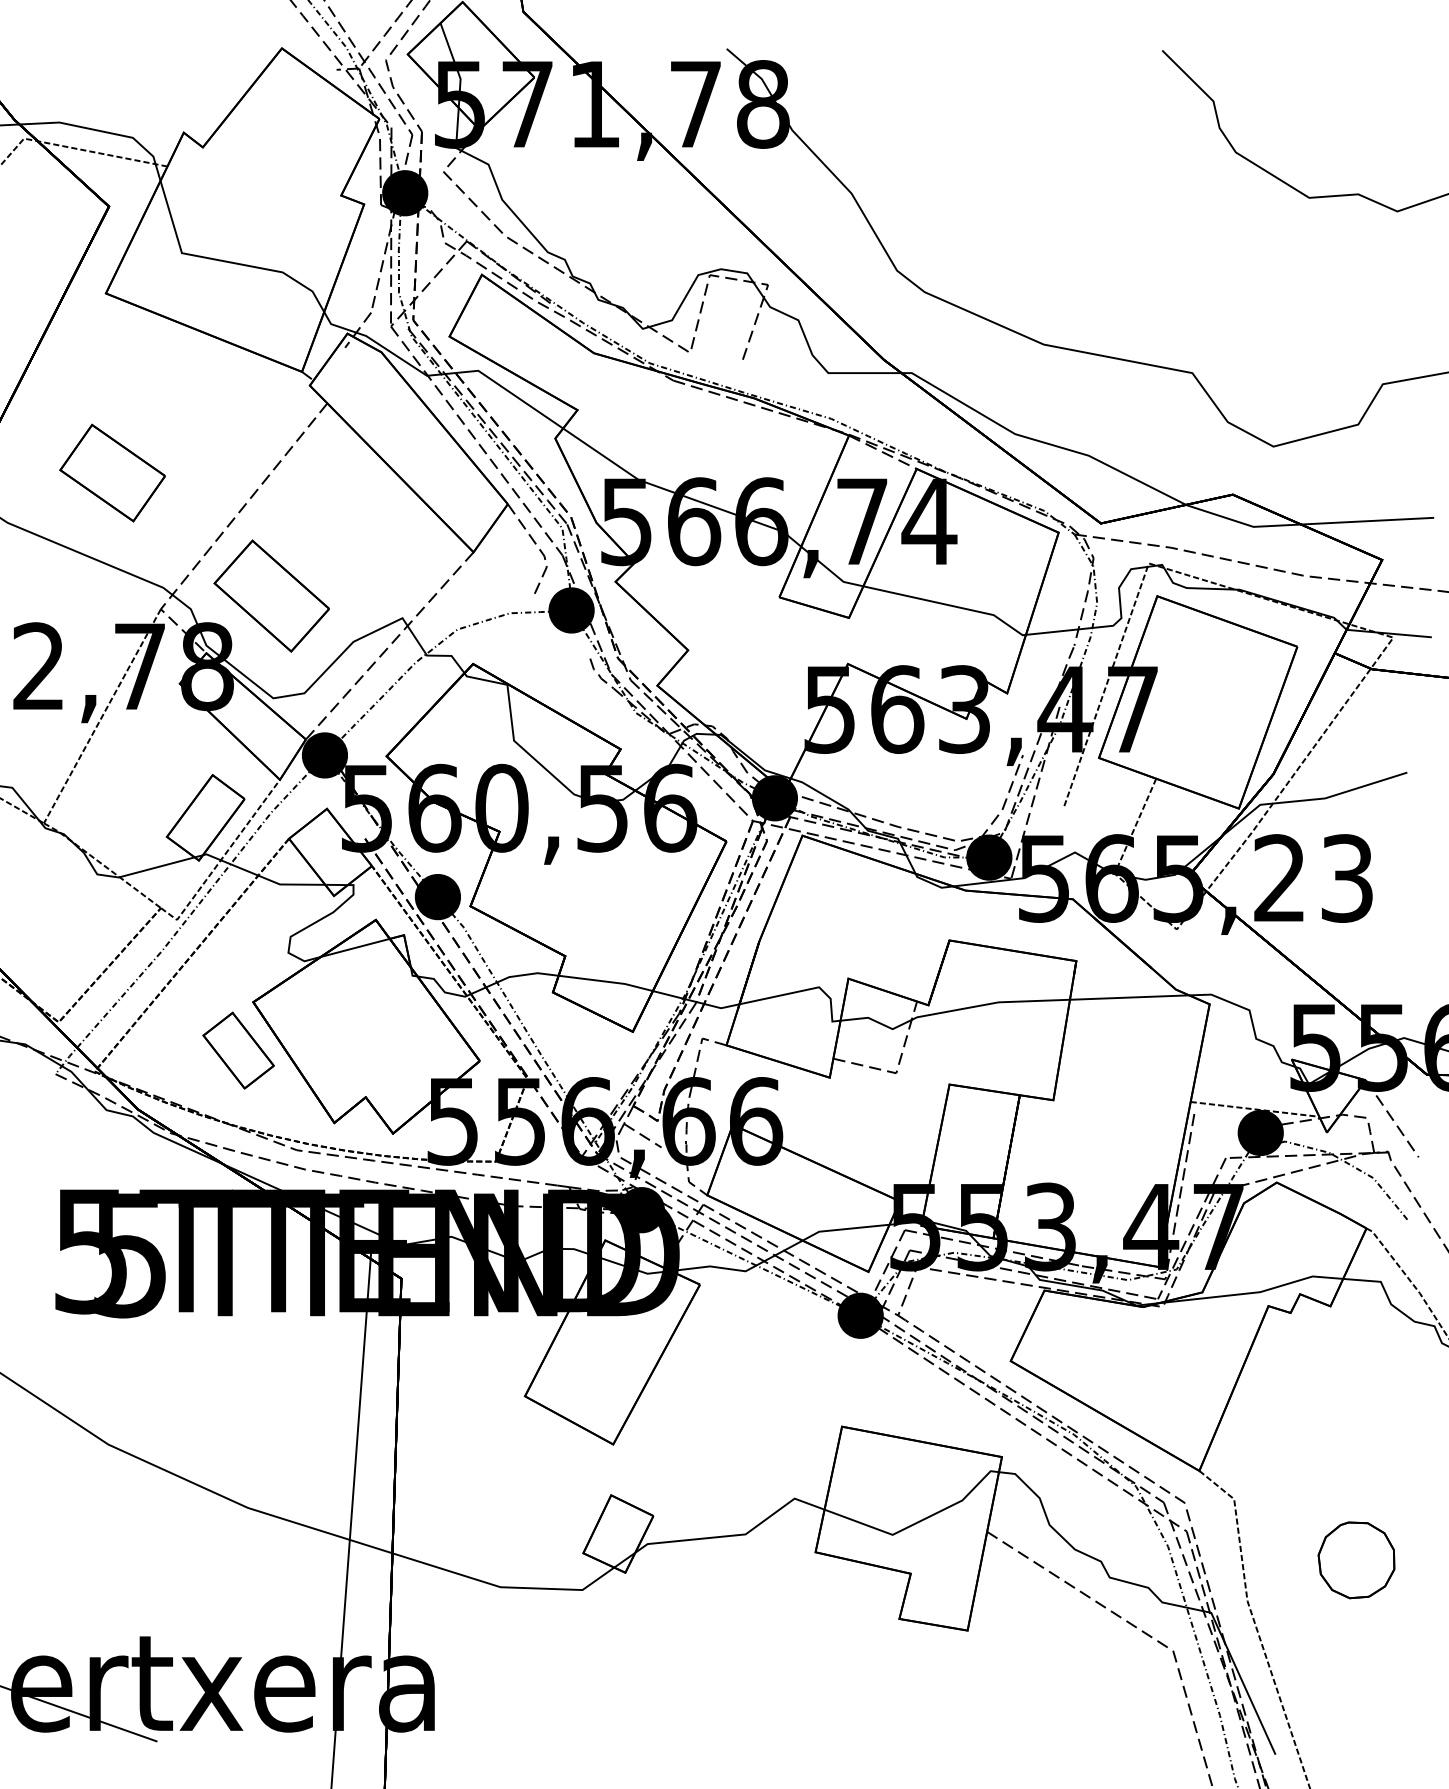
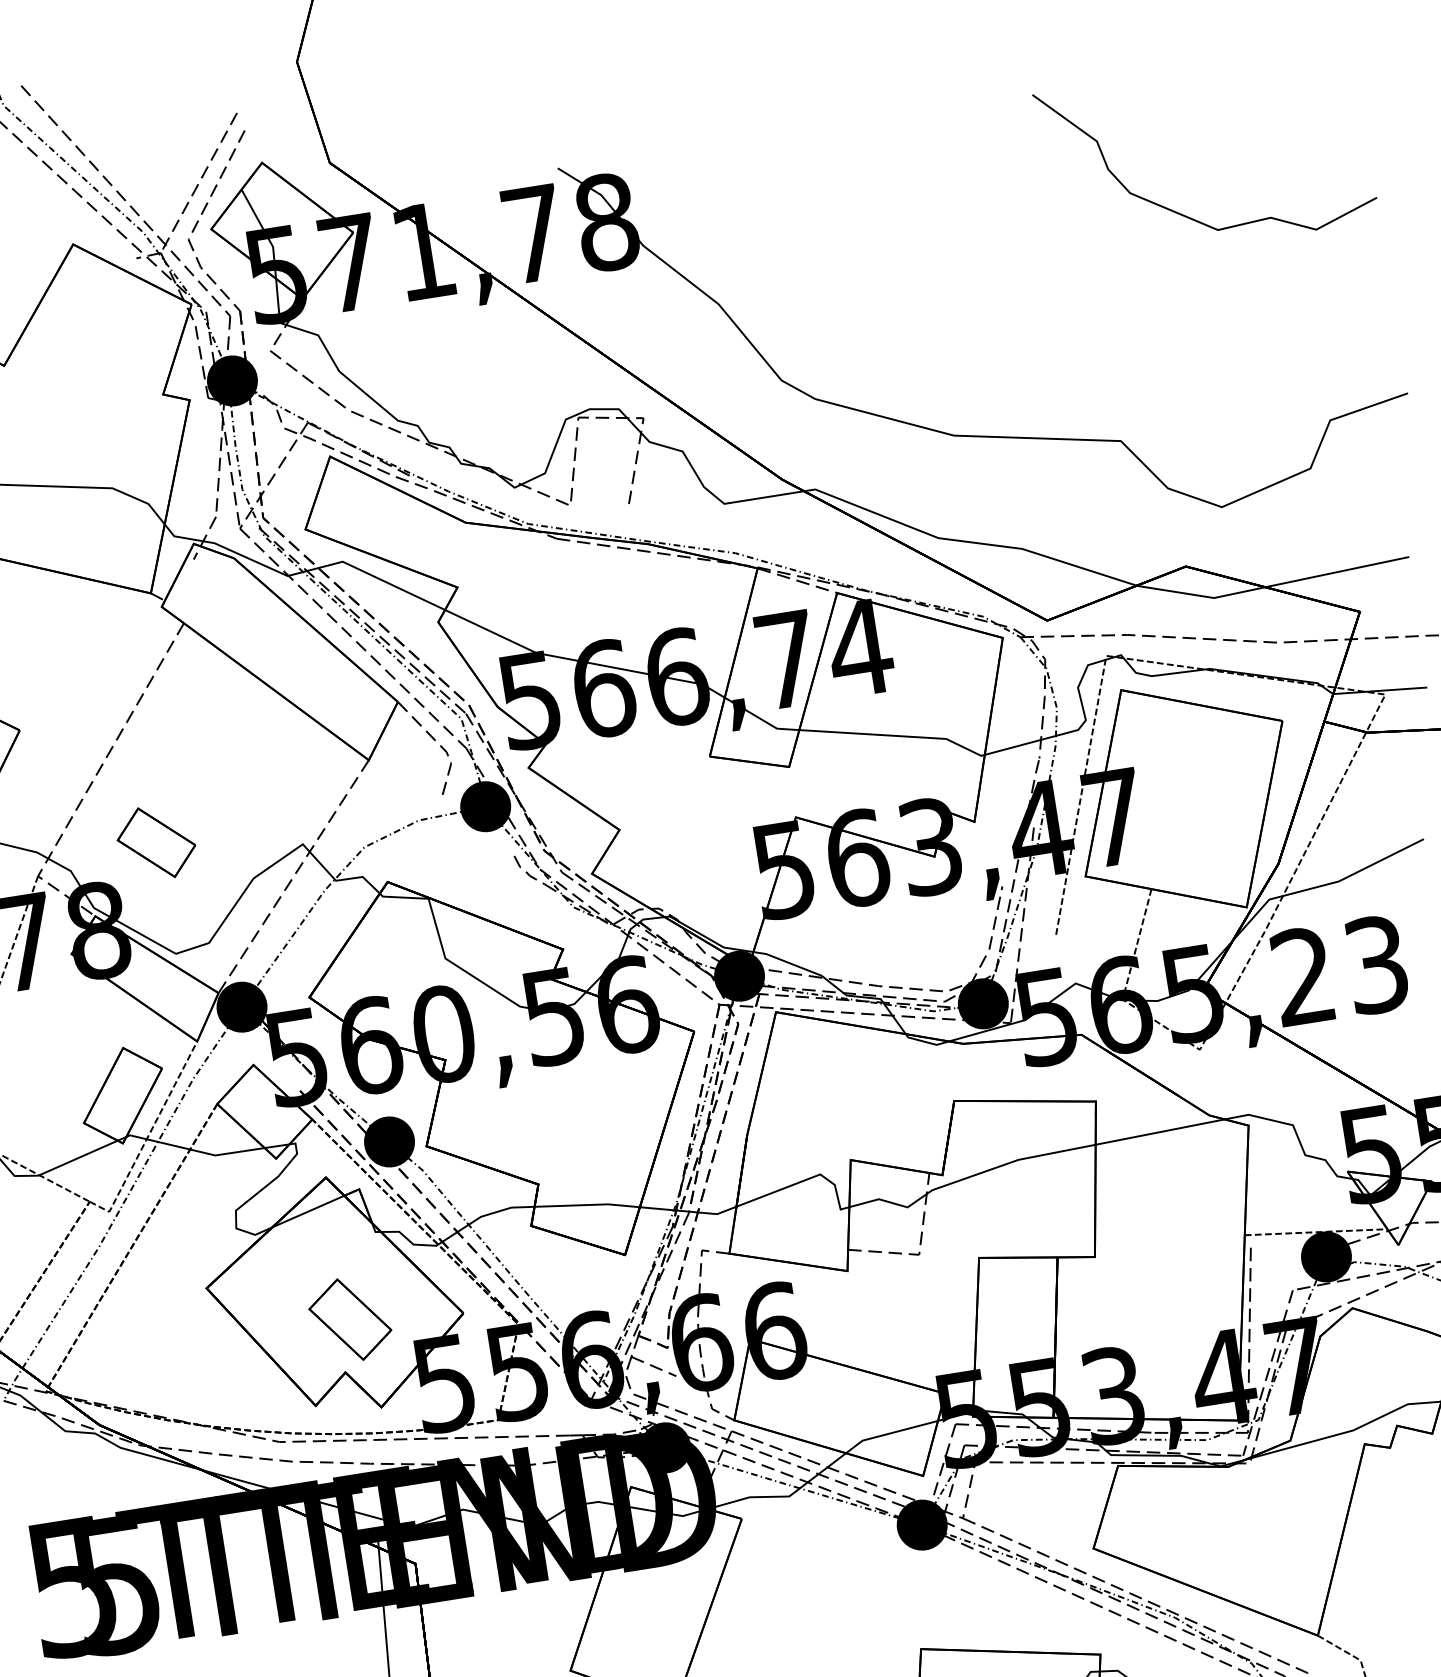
part: (271, 595) -> (156, 842), size x0.6
part: (238, 1050) -> (350, 1319), moved

